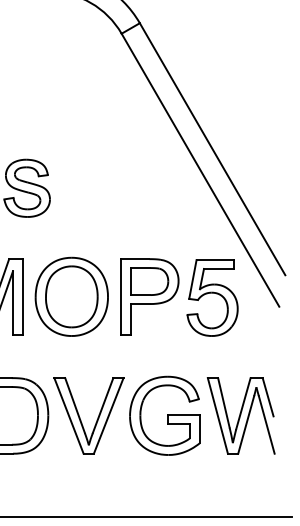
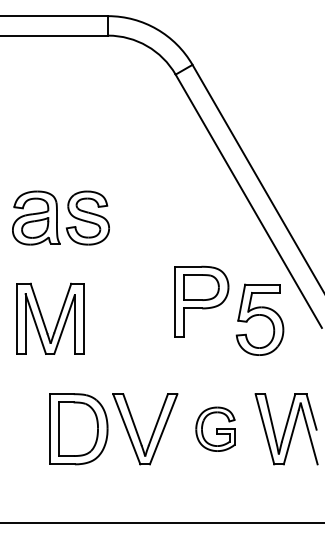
part: (71, 296) -> (129, 318), removed
part: (149, 296) -> (201, 301), moved
part: (164, 416) -> (215, 429), size x0.6

